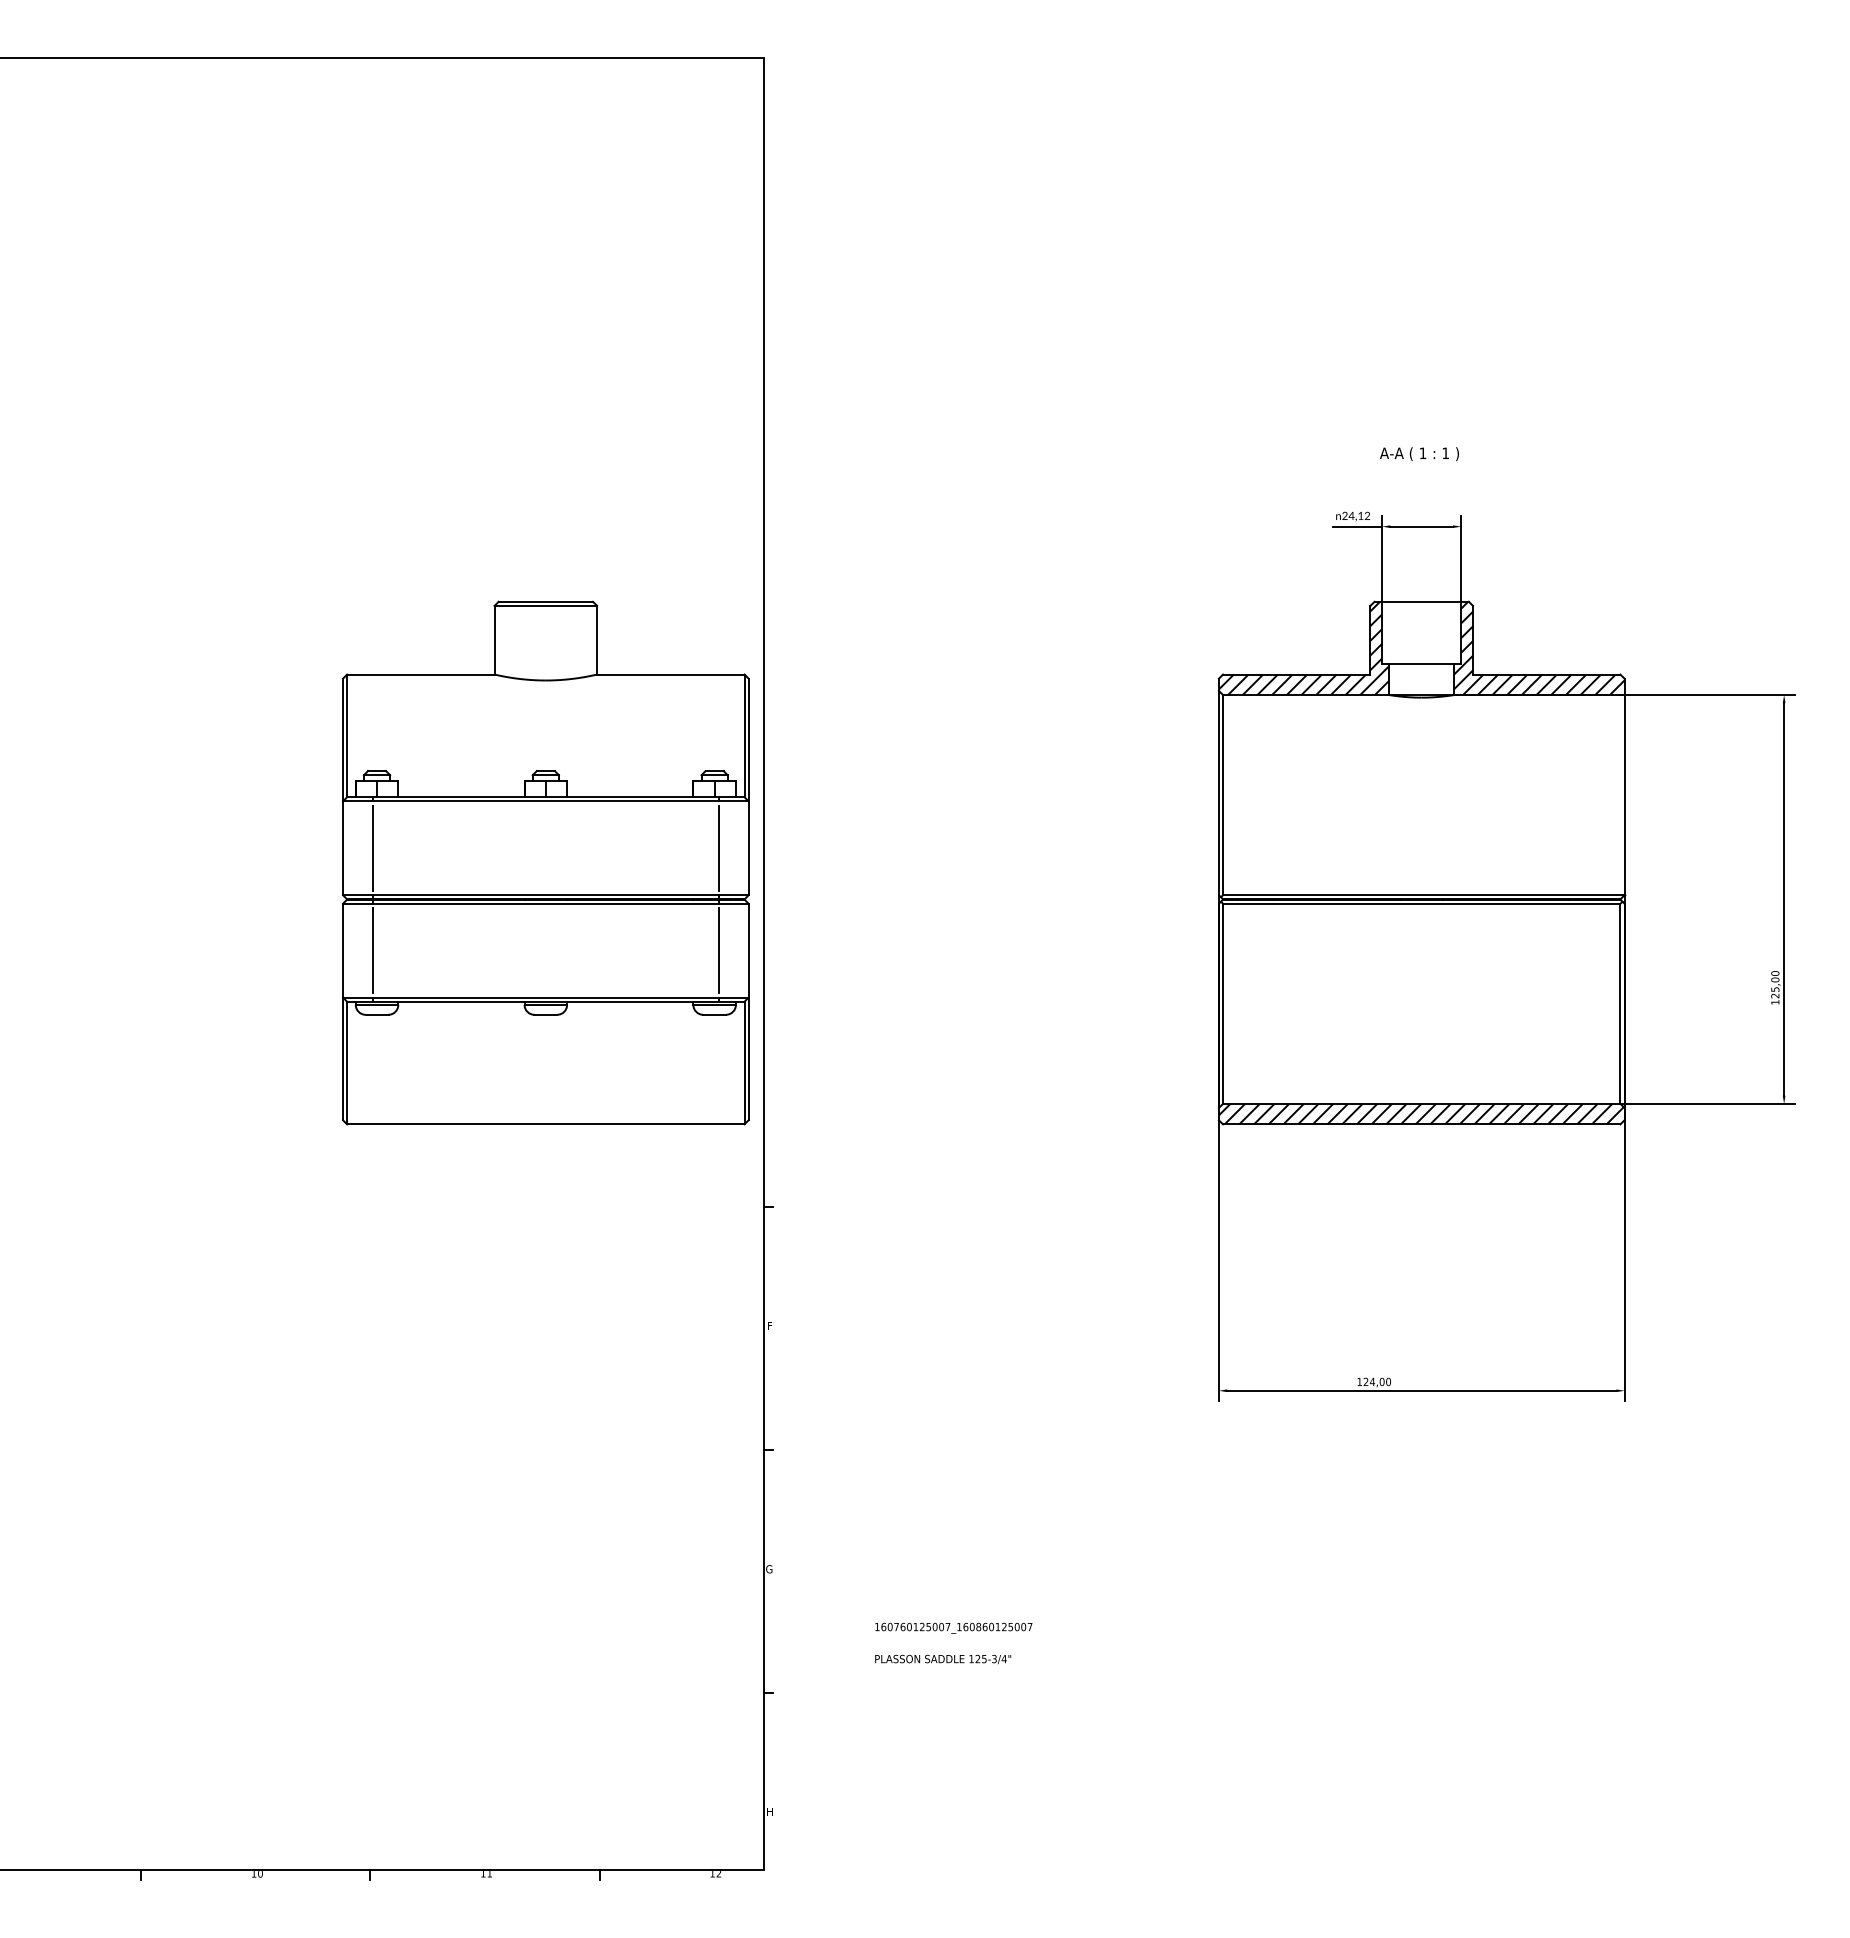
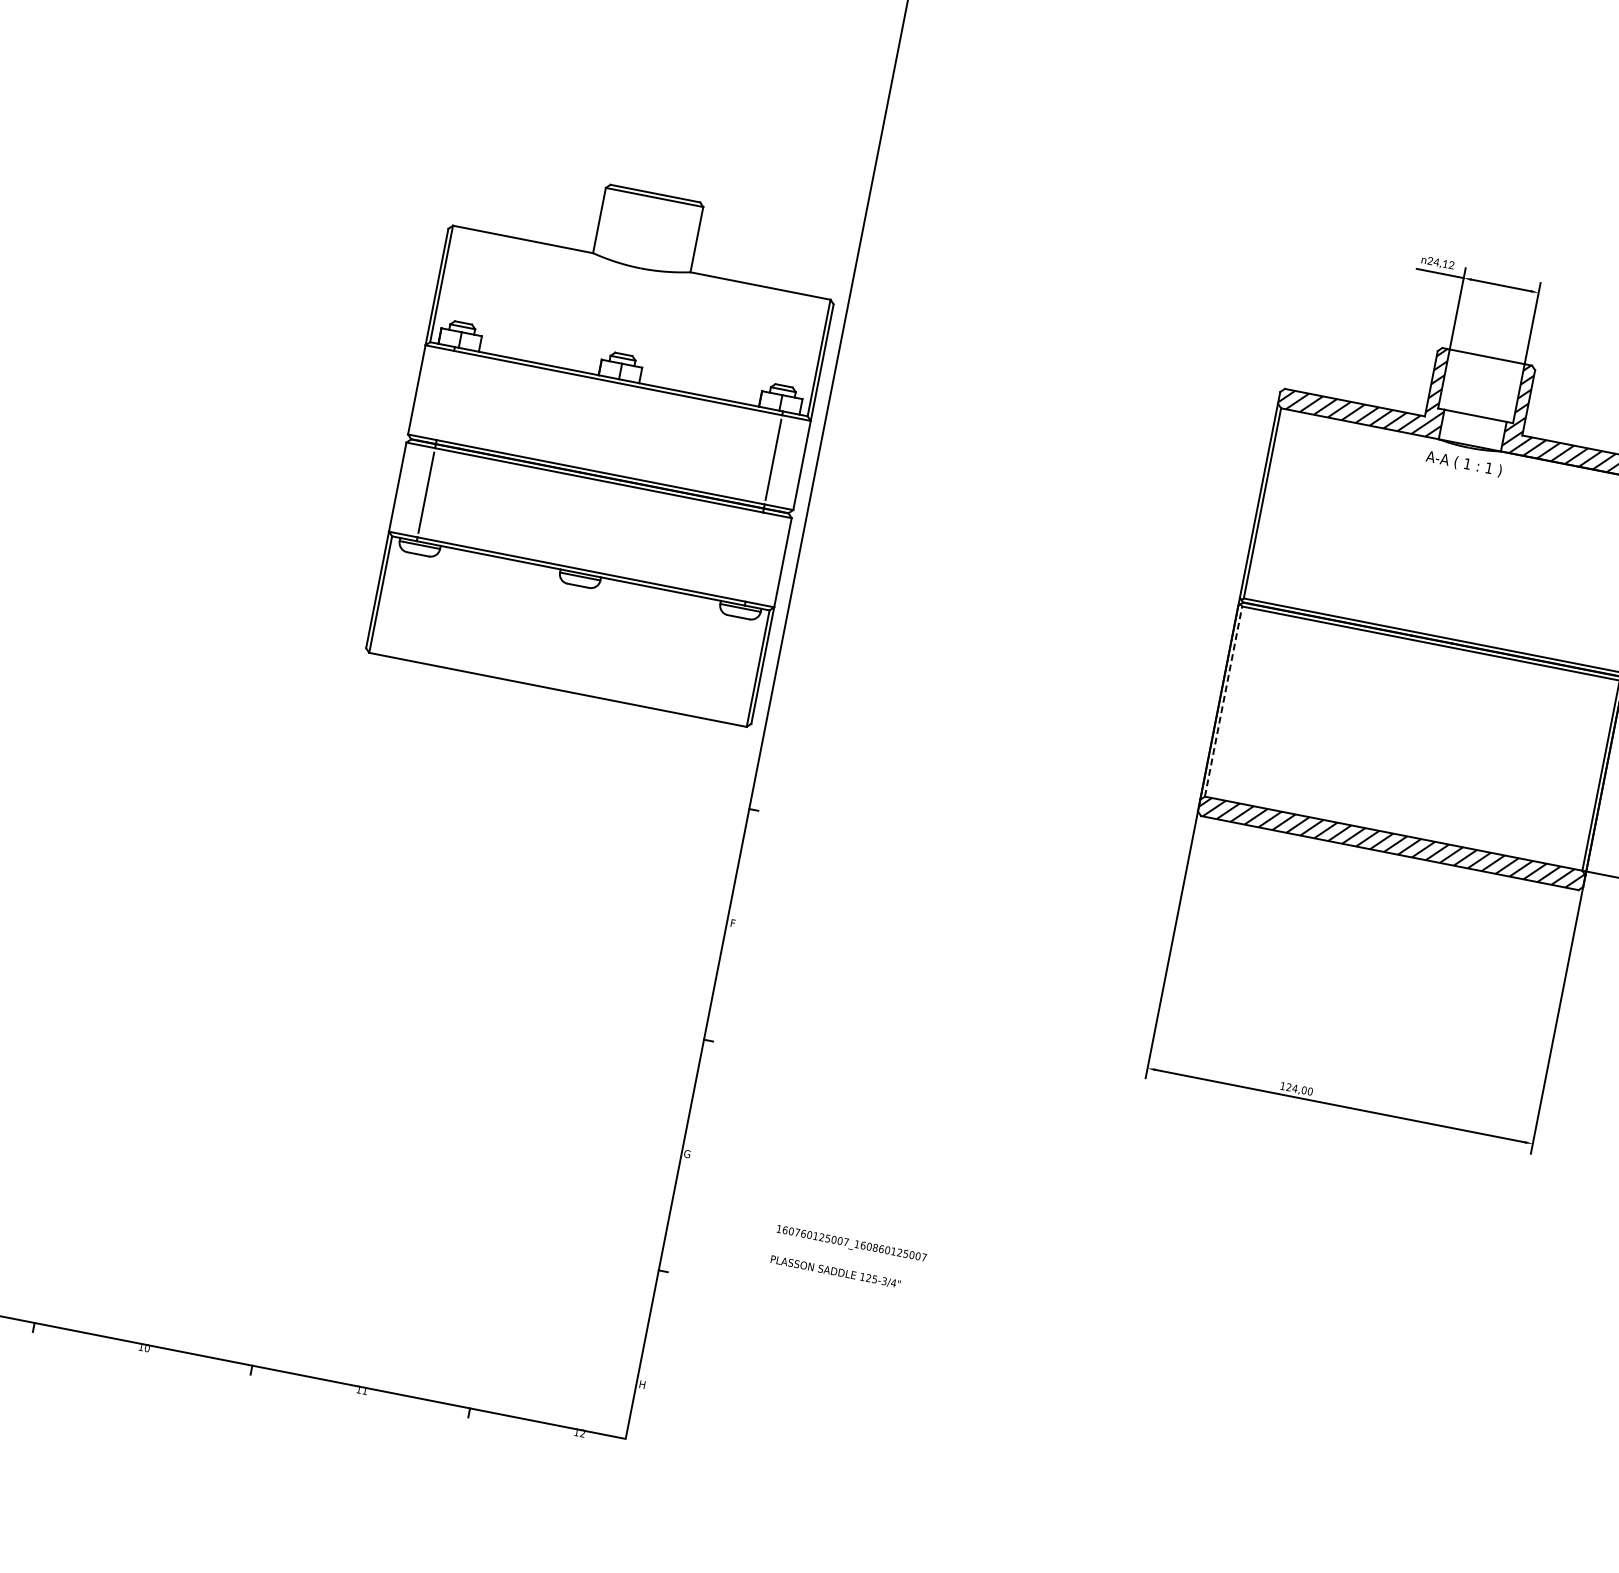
text: (1419, 454) -> (1463, 464), moved
line: (373, 848) -> (445, 395), removed
line: (718, 950) -> (754, 556), removed
line: (1223, 1003) -> (1224, 701), solid -> dashed

